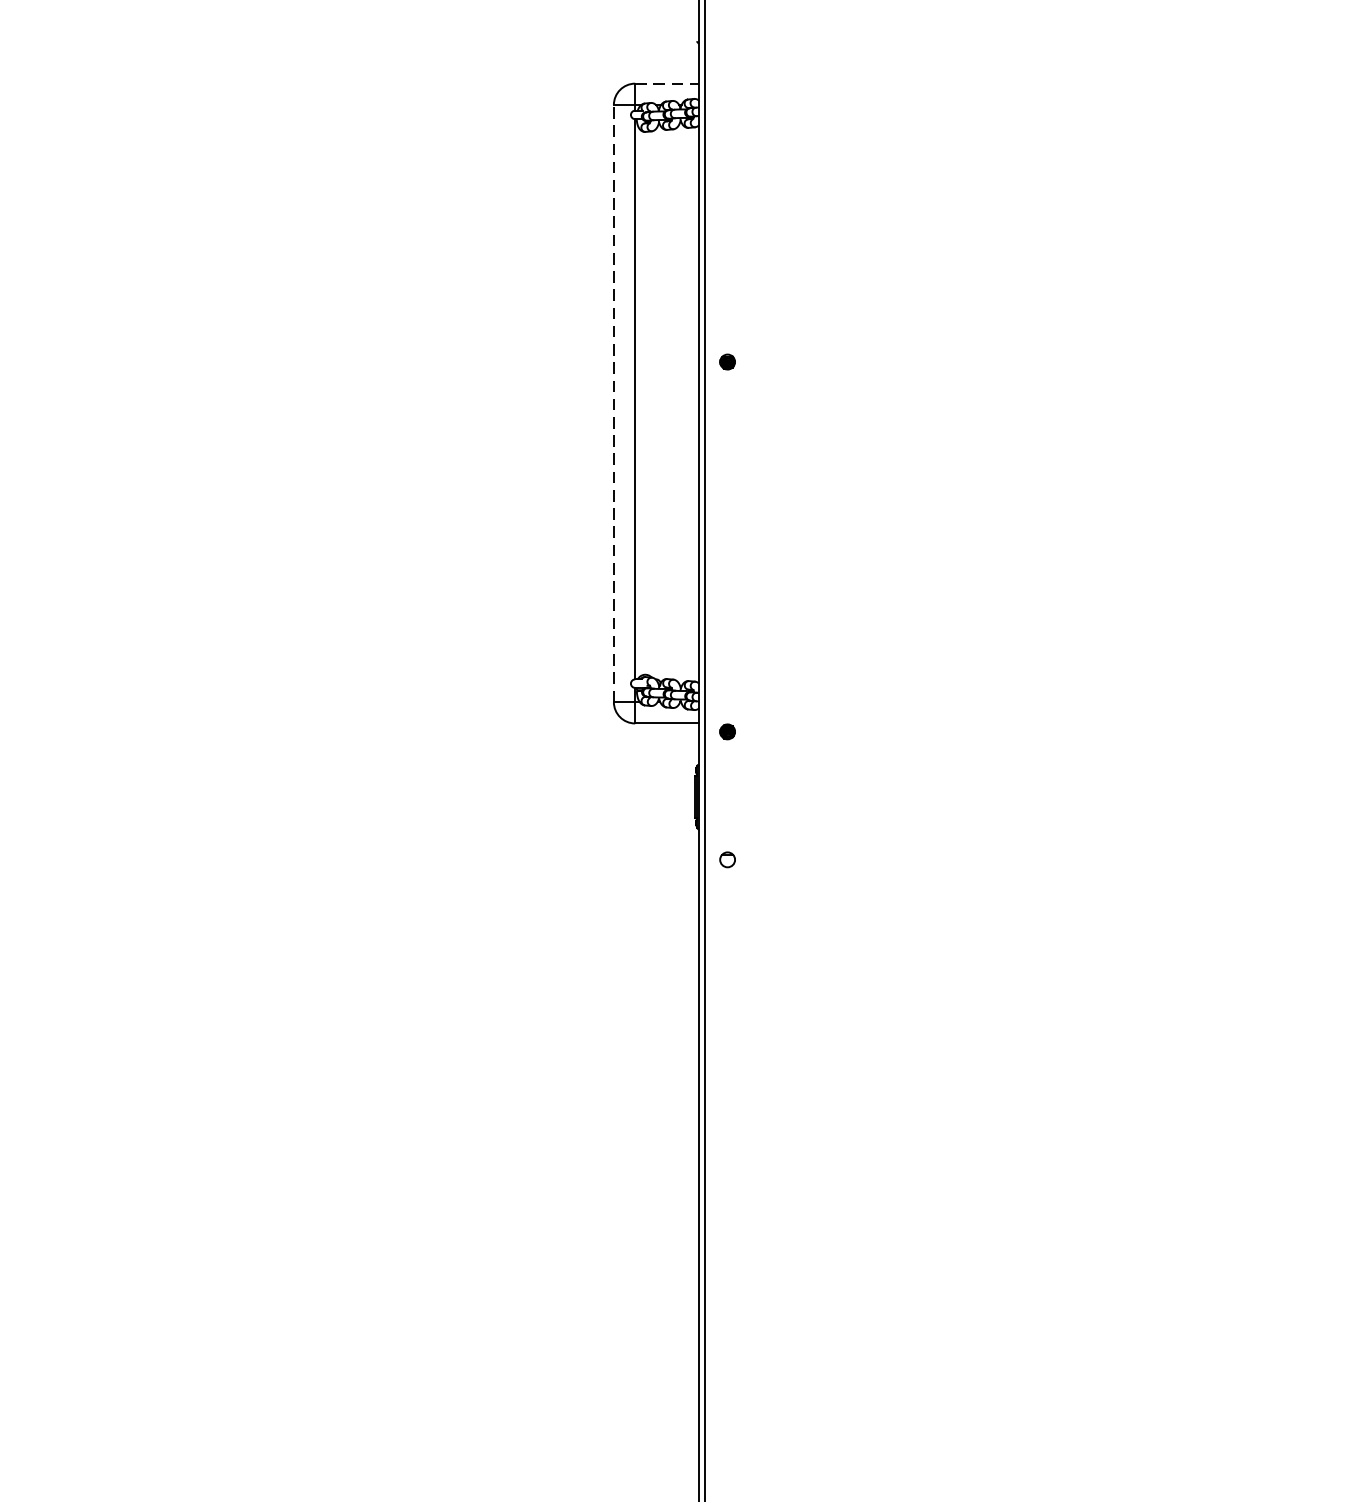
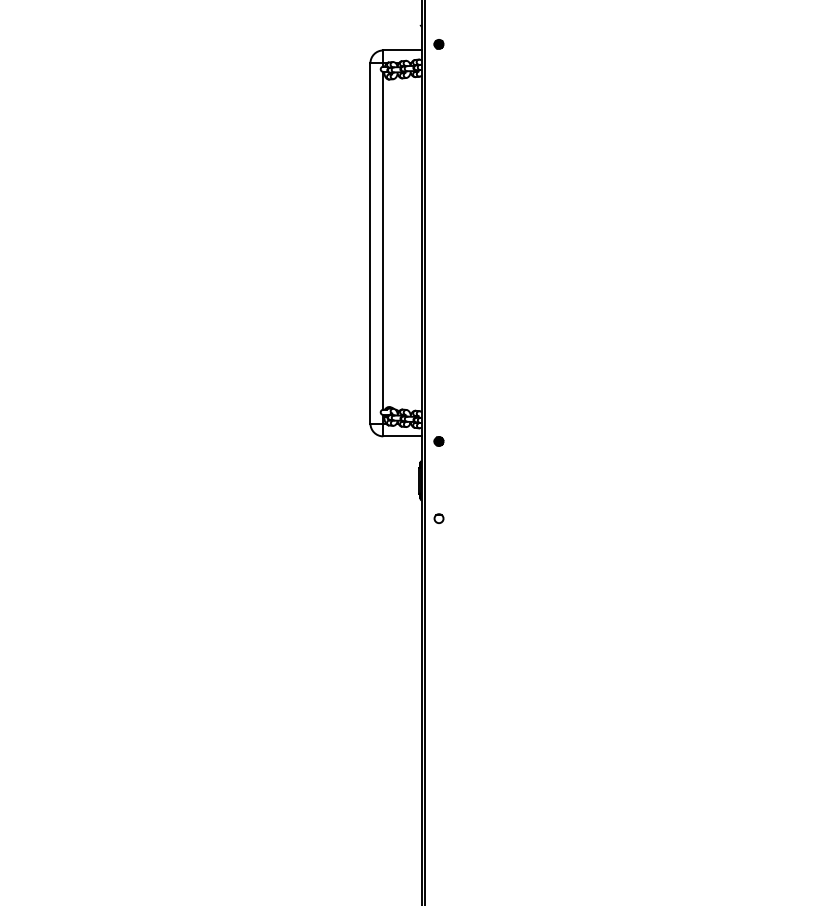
line: (668, 83) -> (403, 50), dashed -> solid
part: (726, 362) -> (438, 44), moved
line: (613, 402) -> (370, 242), dashed -> solid

